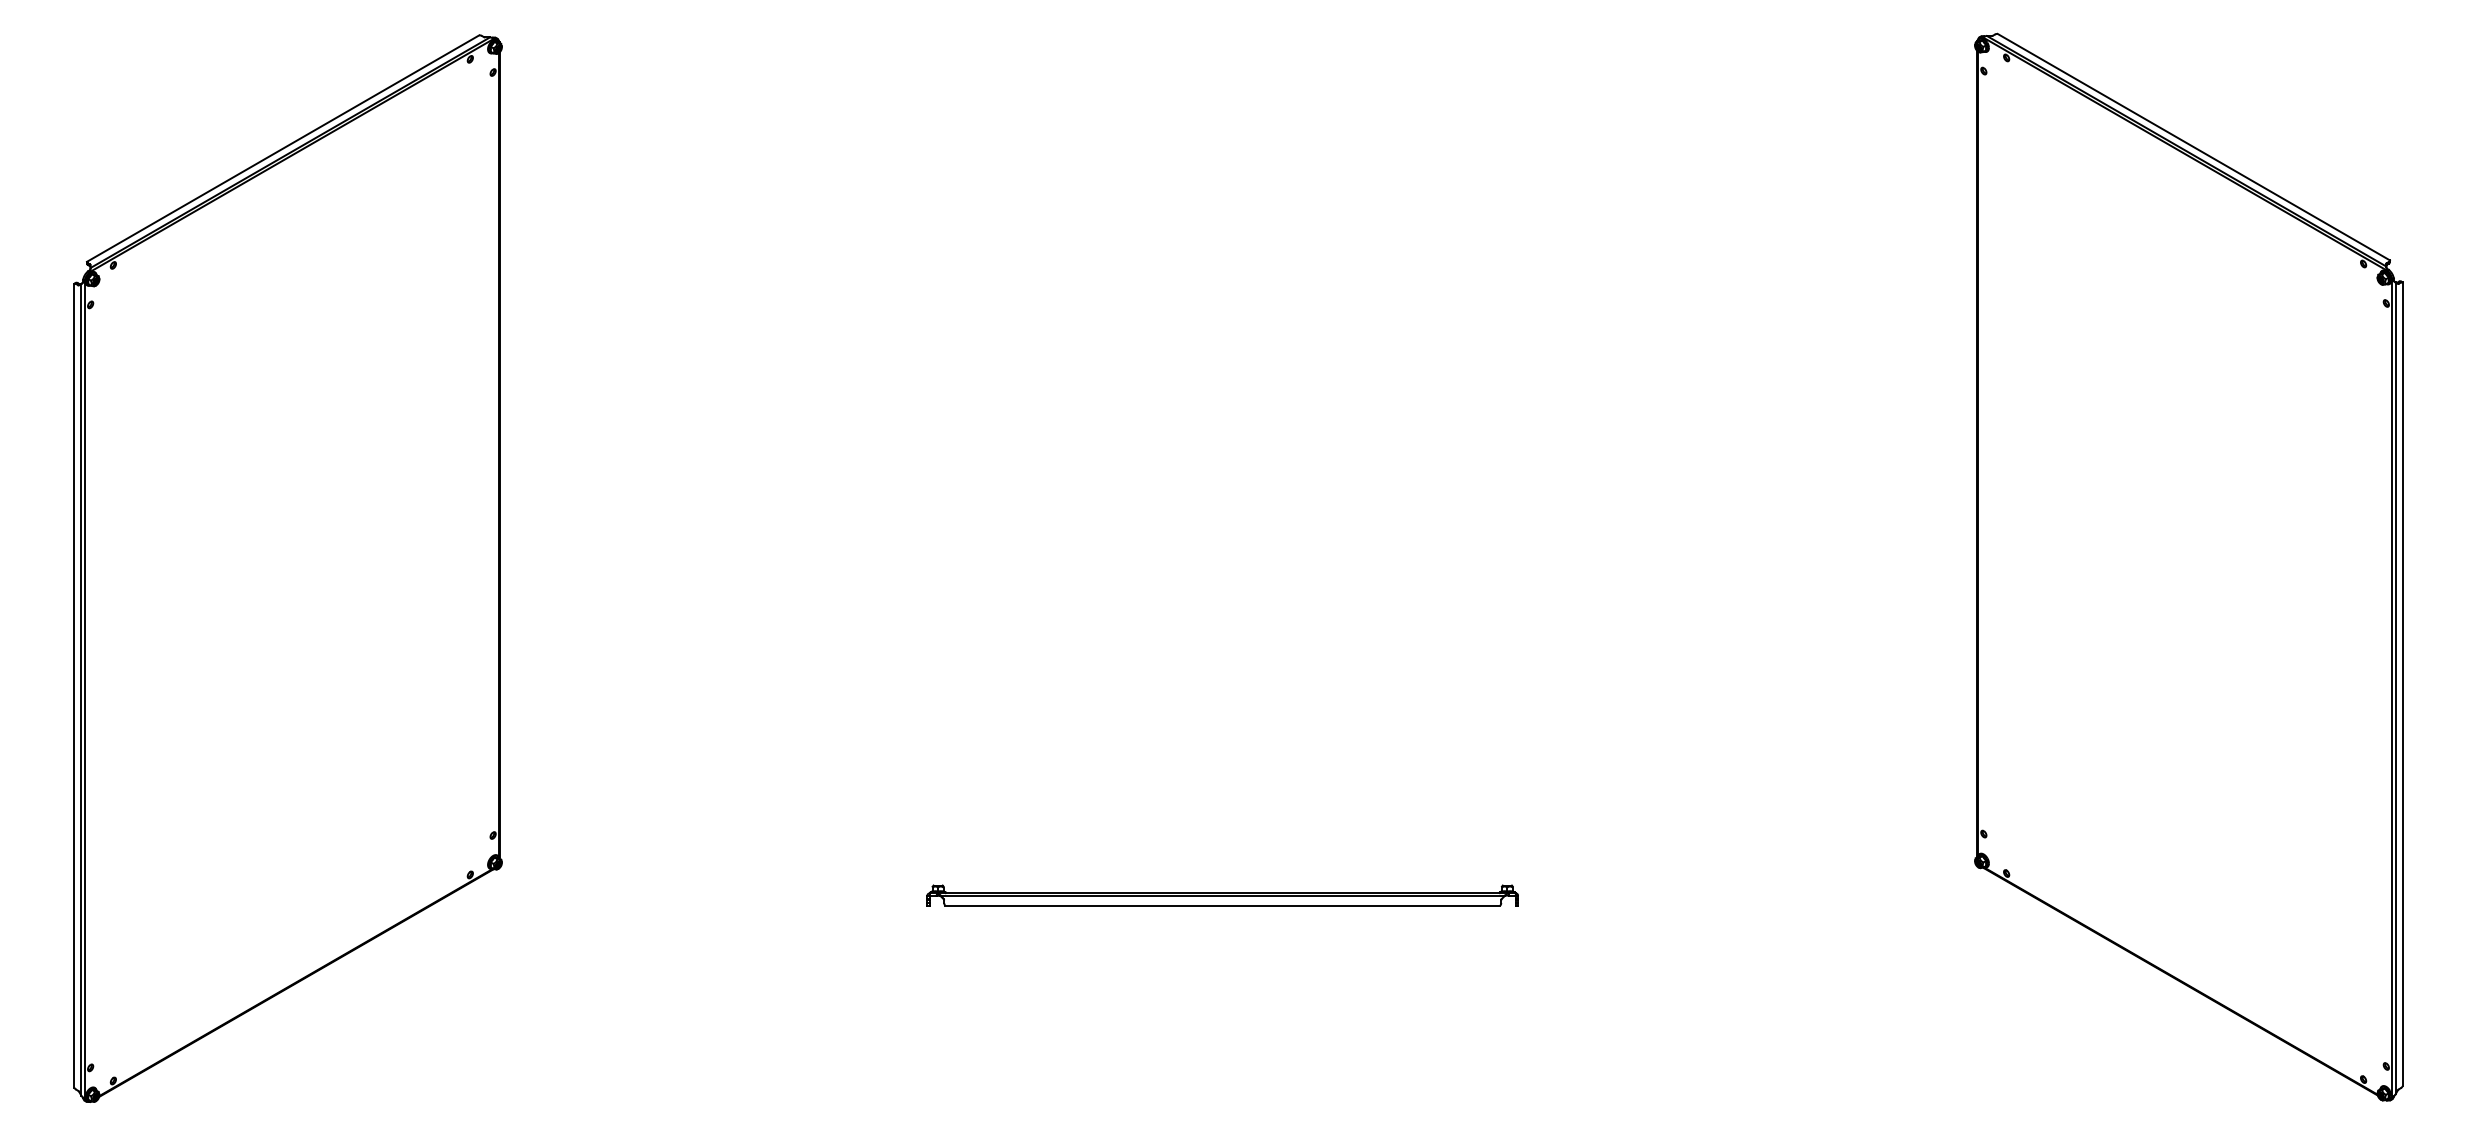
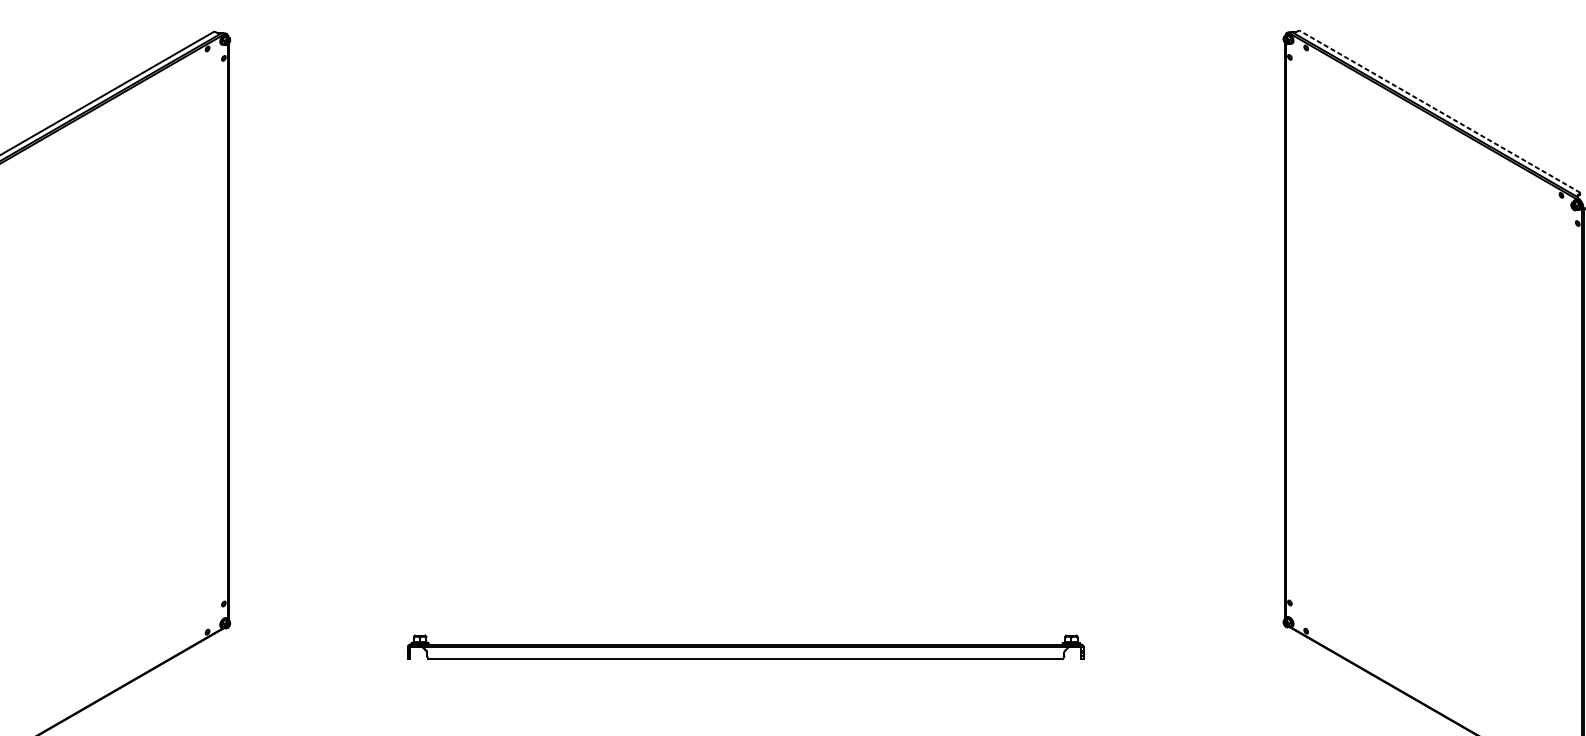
line: (2193, 146) -> (1439, 111), solid -> dashed
part: (1222, 895) -> (745, 646), size x1.6

